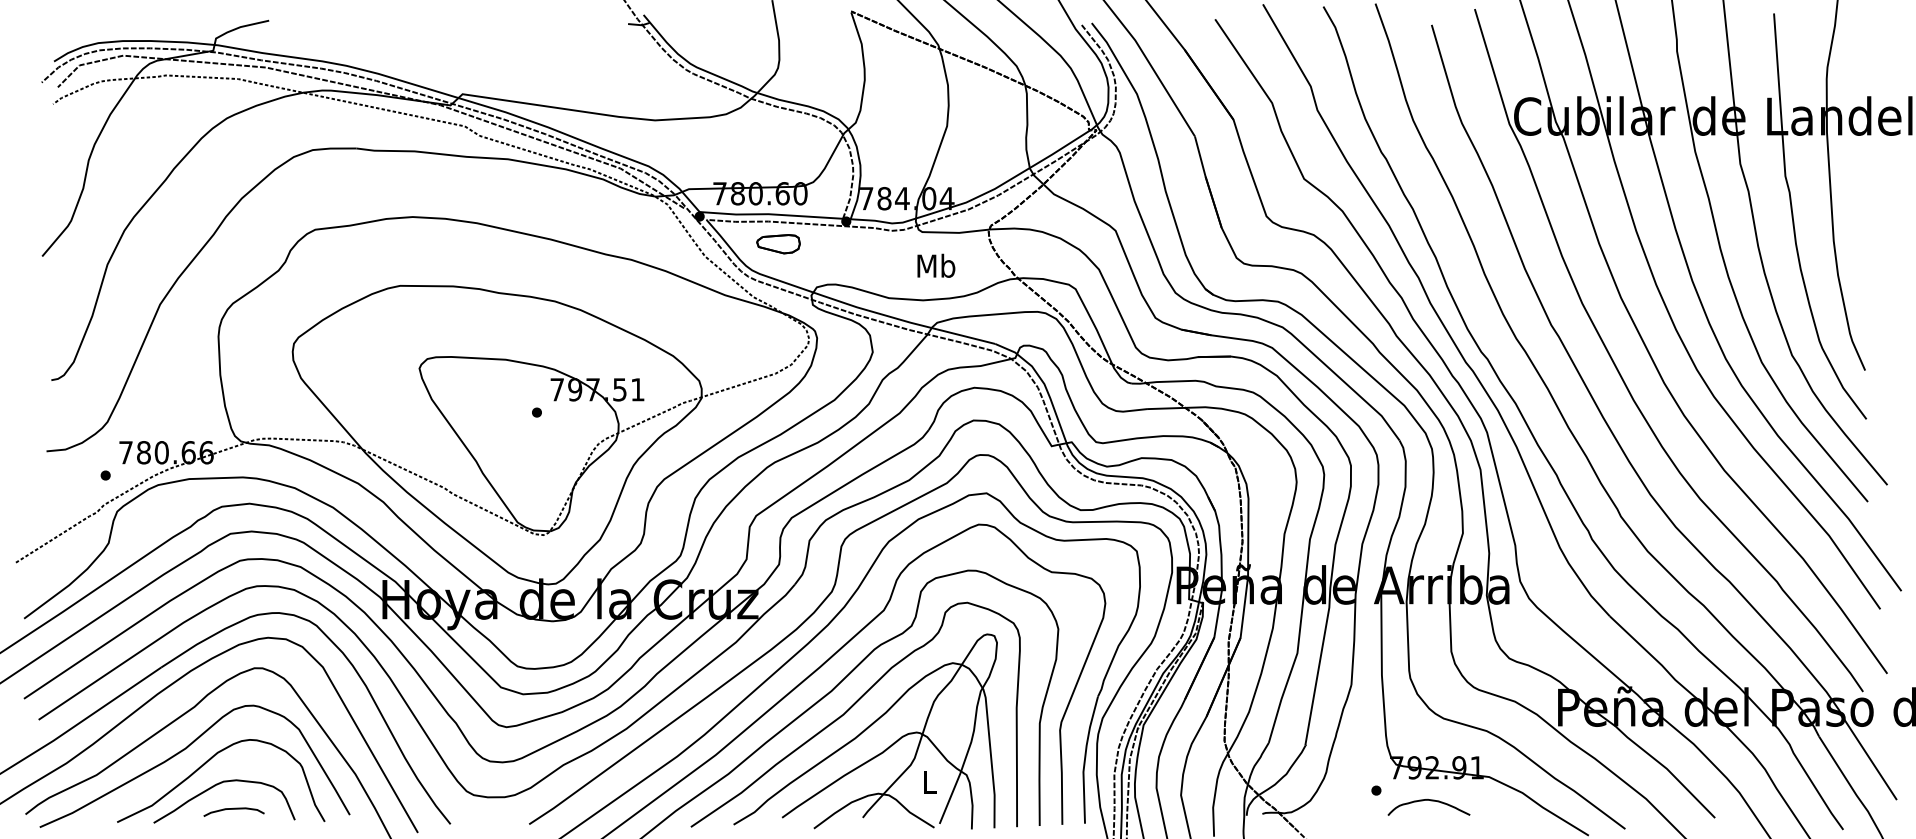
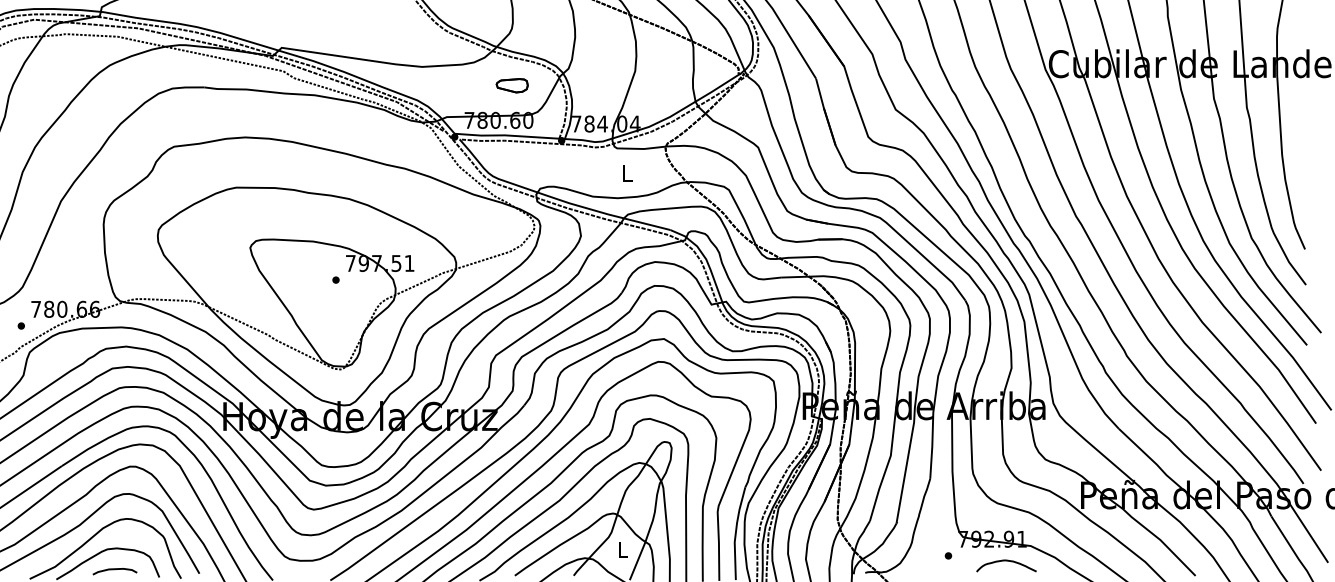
part: (778, 244) -> (512, 85), moved
text: (936, 265) -> (627, 172), Mb -> L
curve: (1430, 801) -> (1007, 561), moved

